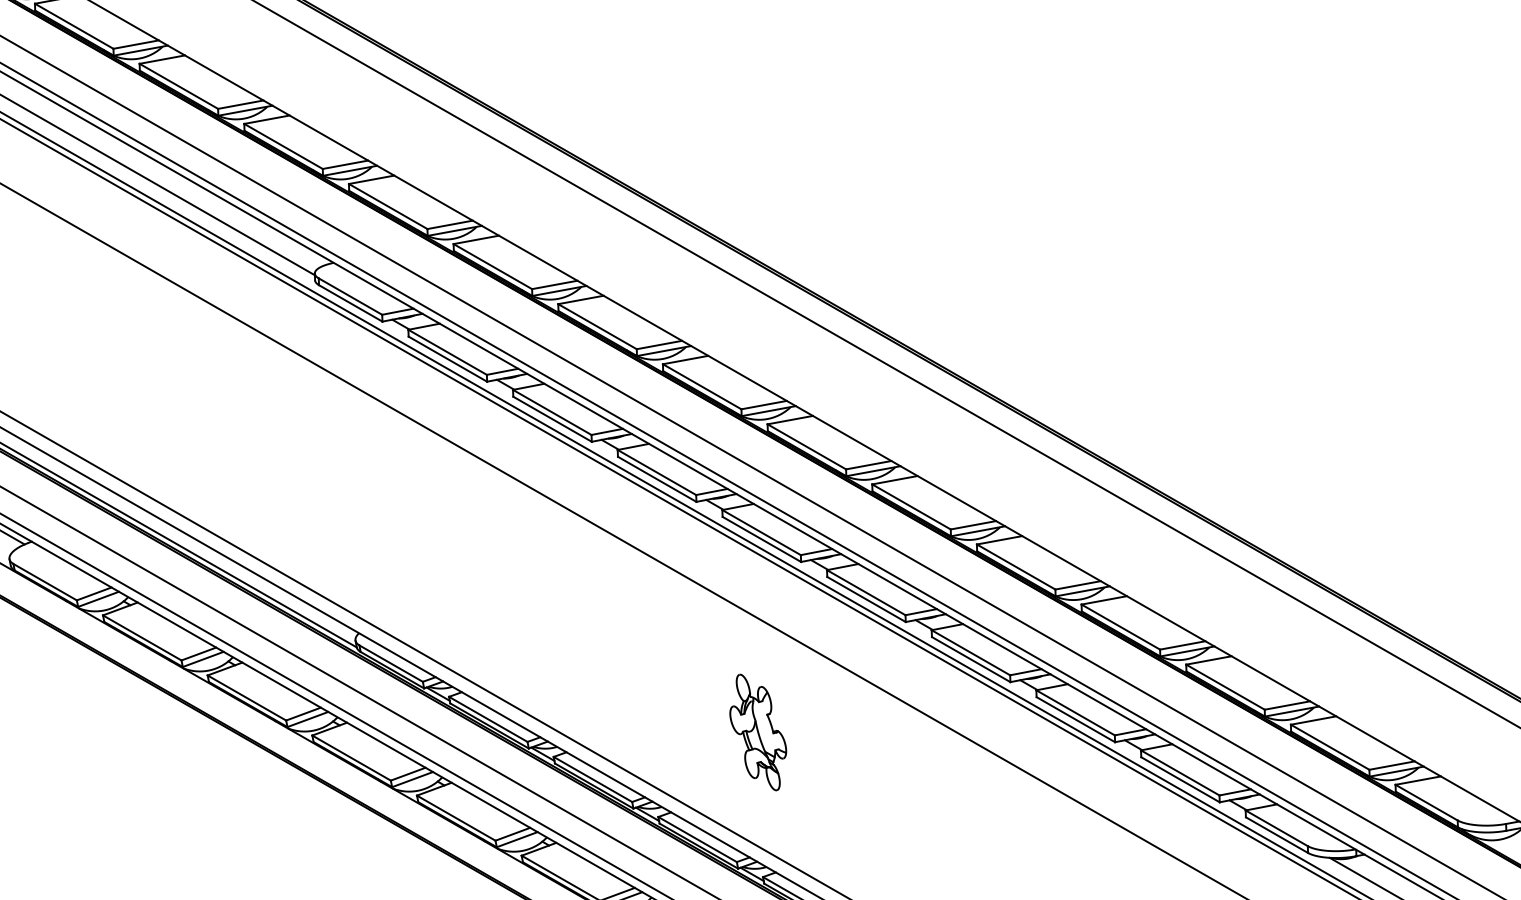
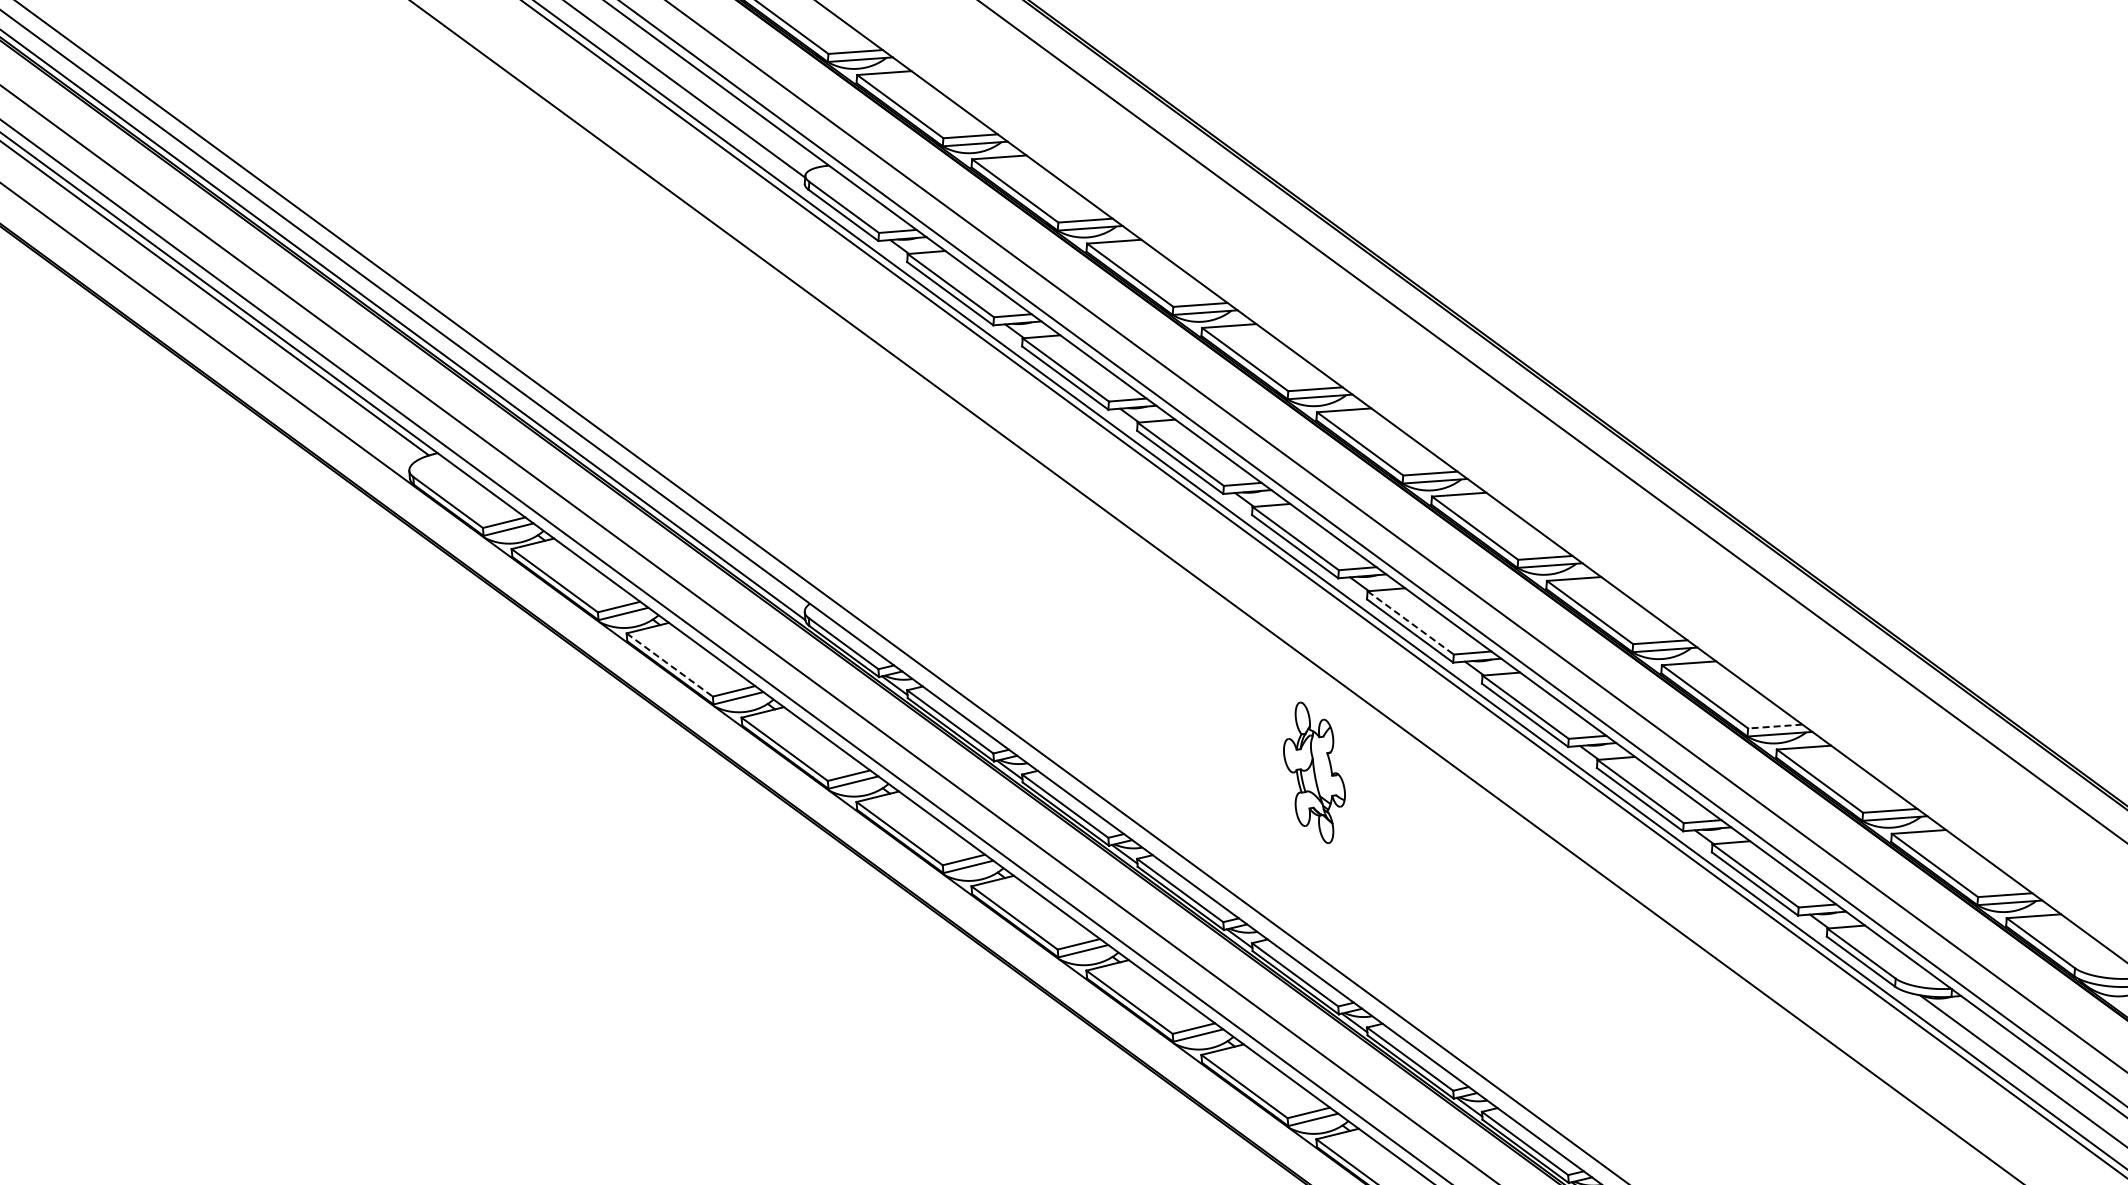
line: (866, 593) -> (1411, 623), solid -> dashed
line: (1182, 645) -> (1774, 726), solid -> dashed
line: (247, 698) -> (670, 665), solid -> dashed
part: (758, 732) -> (1314, 772), moved

